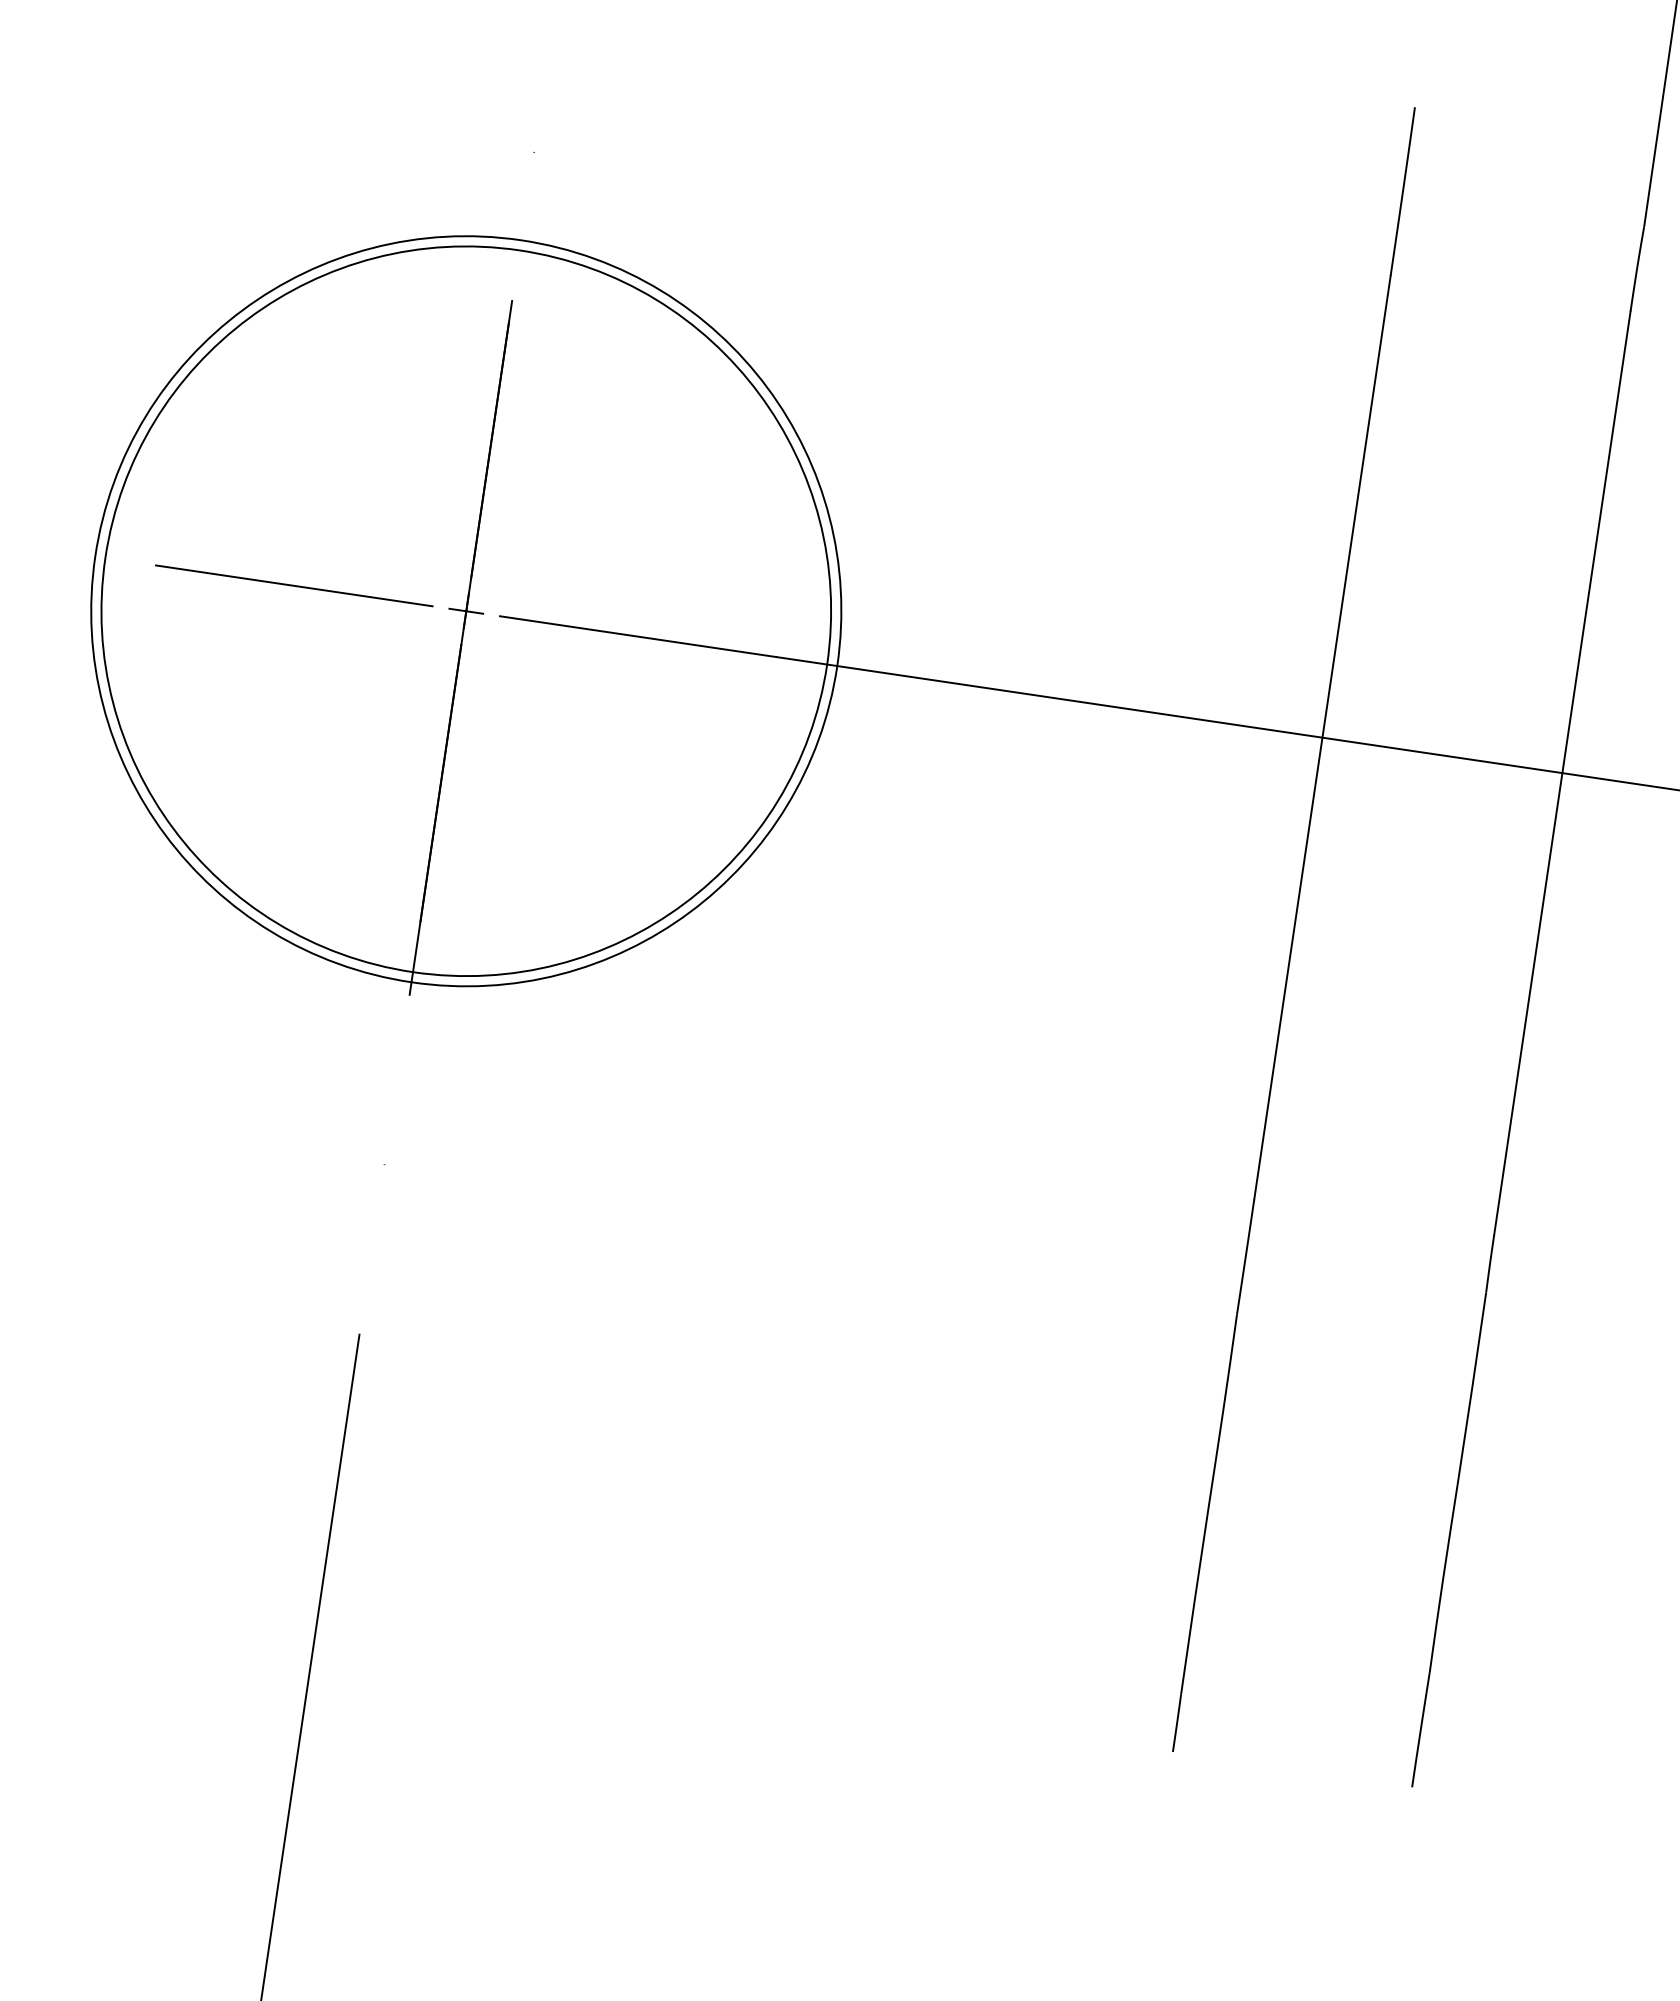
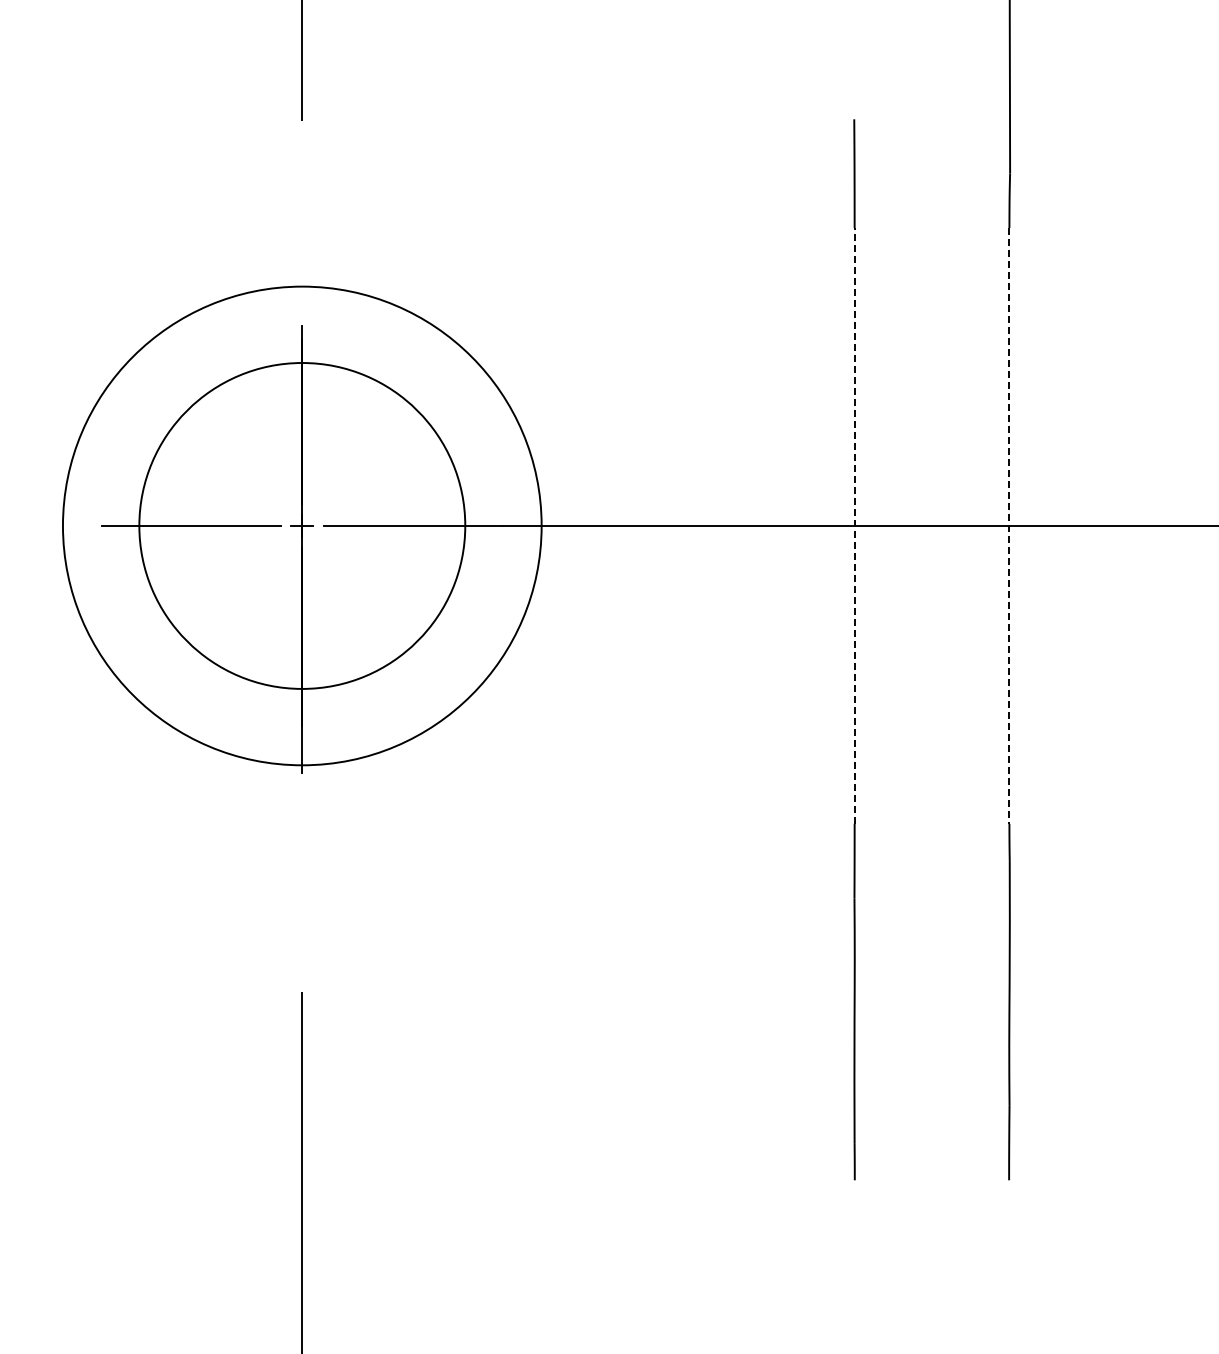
circle: (466, 610) -> (302, 525), size x0.7
line: (1322, 736) -> (854, 525), solid -> dashed
line: (1562, 772) -> (1009, 525), solid -> dashed

